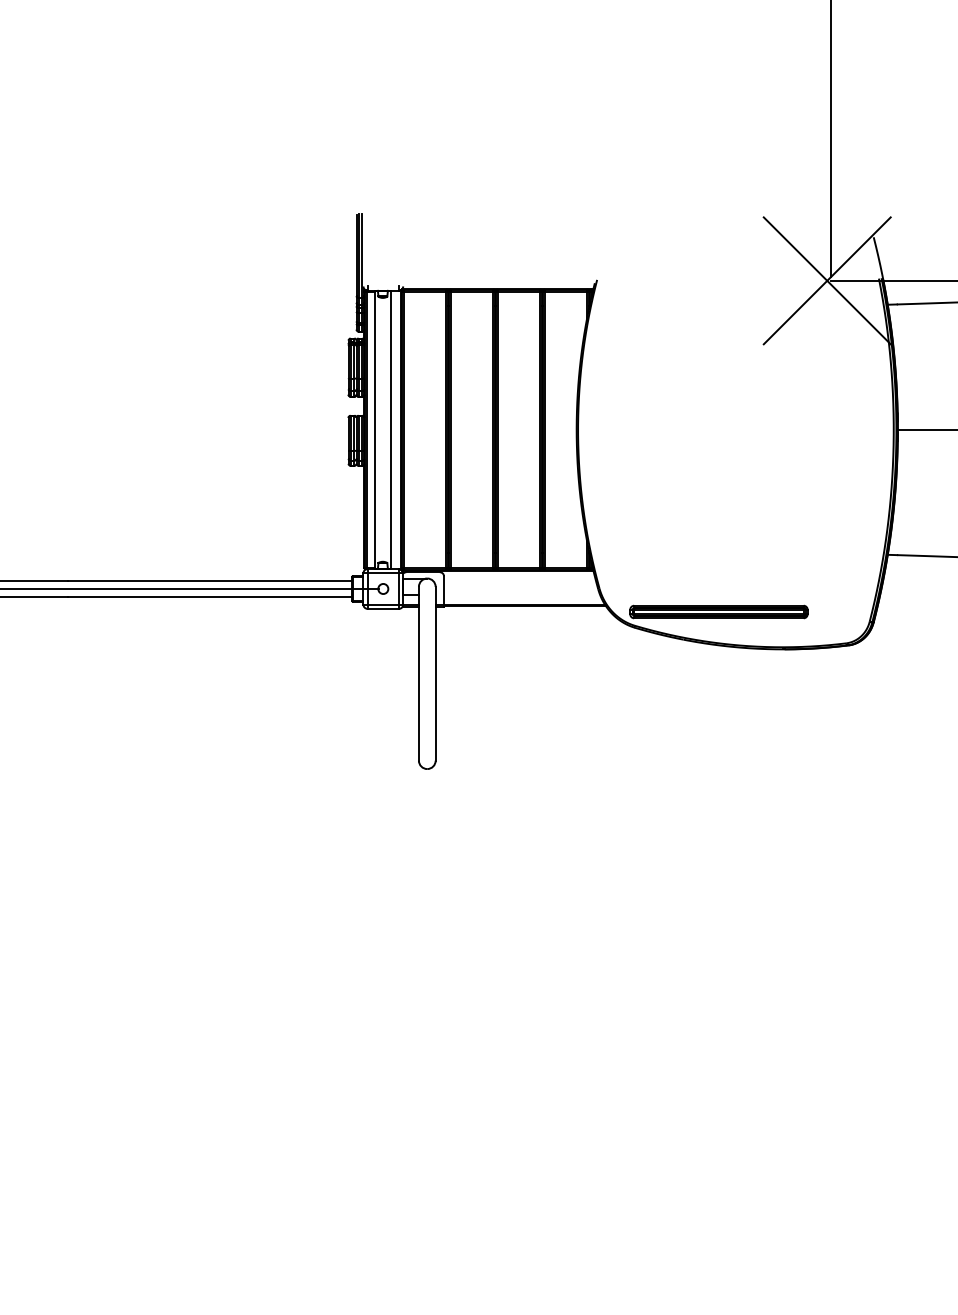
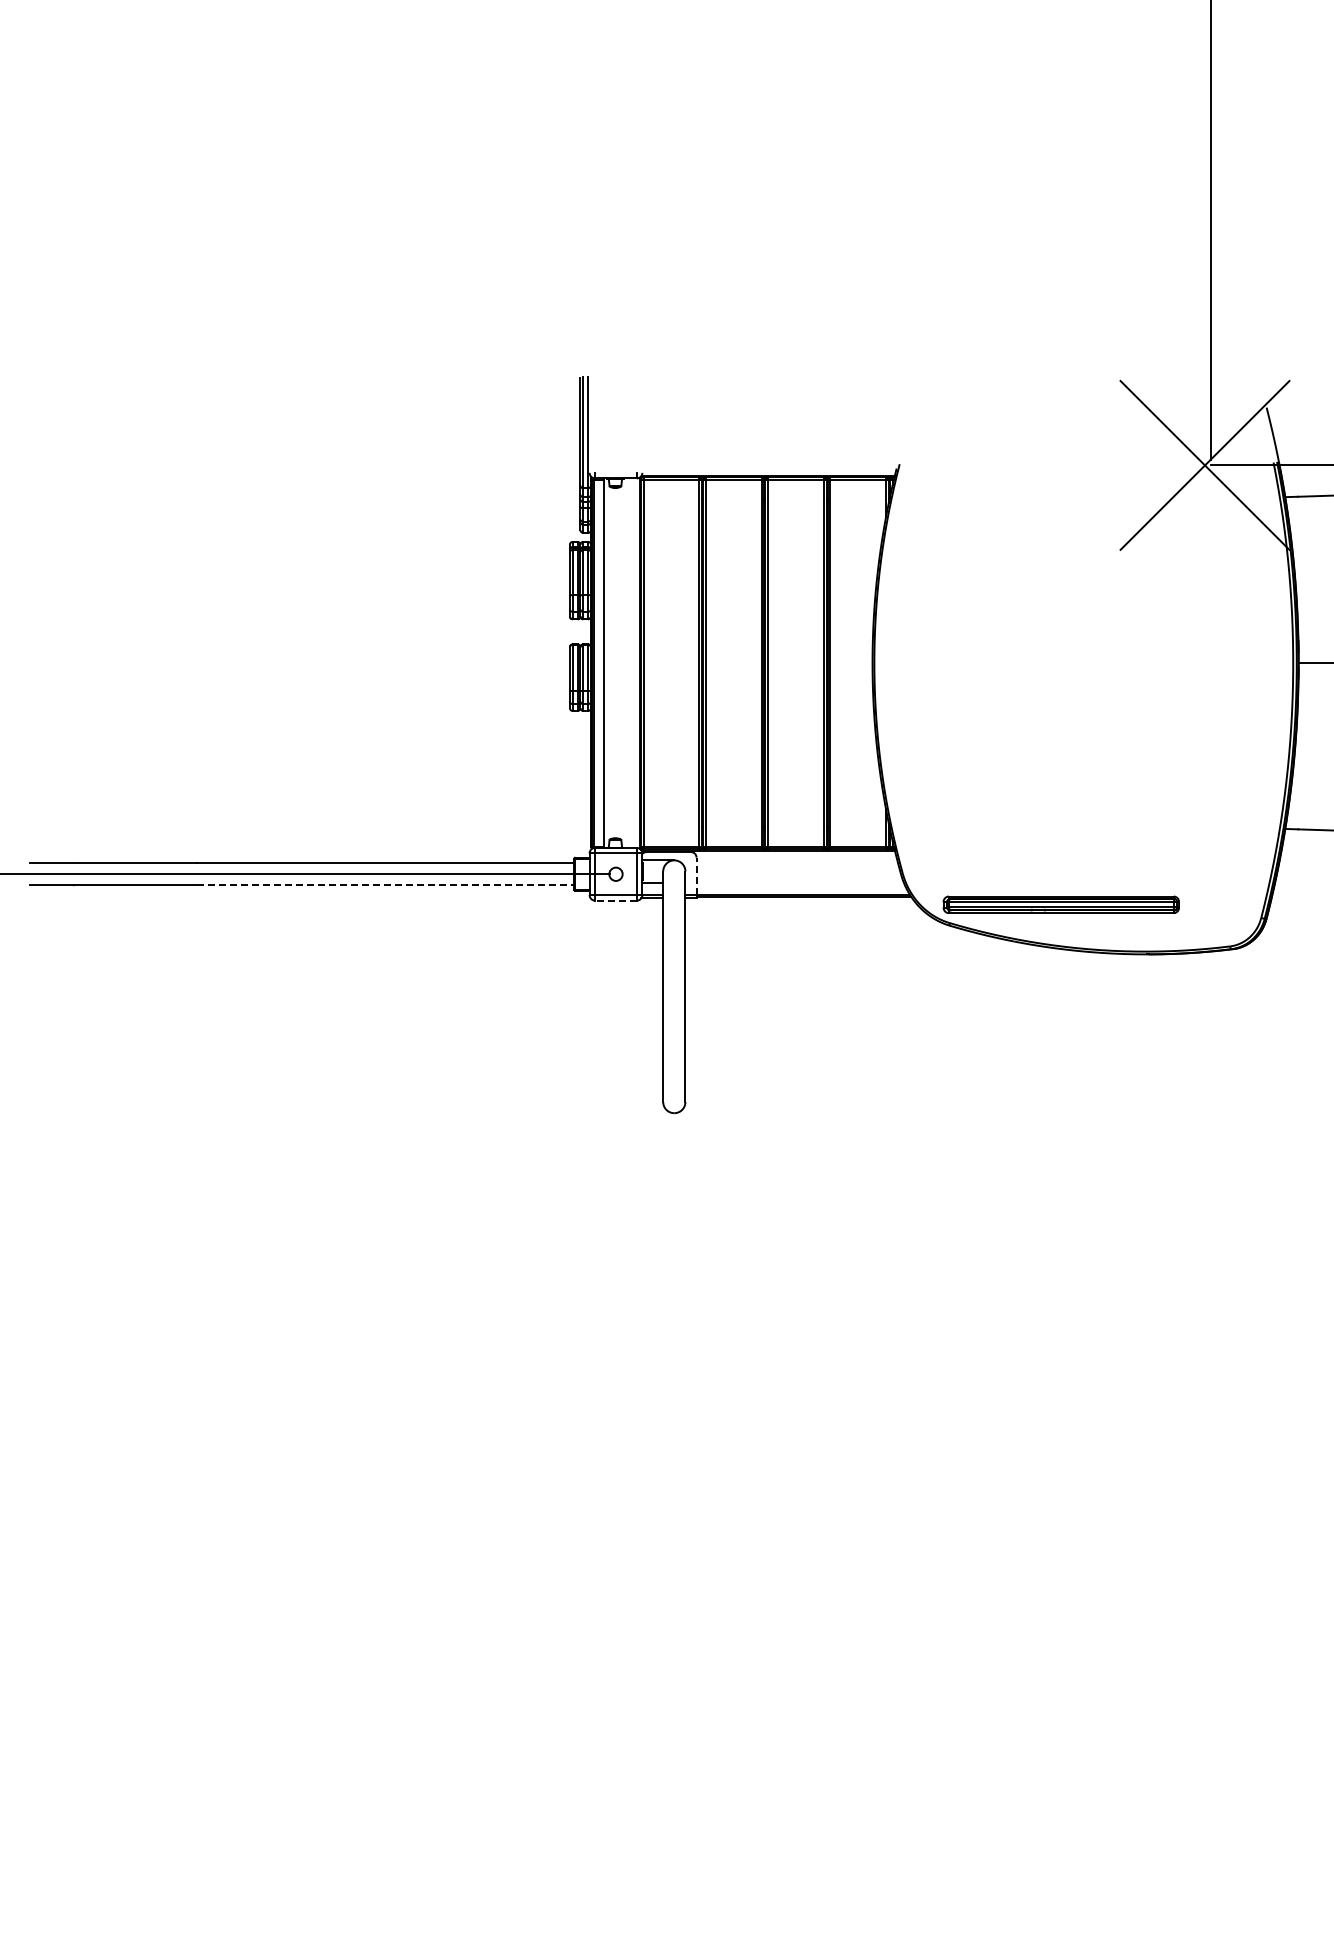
line: (391, 429) -> (626, 662), removed
line: (444, 590) -> (696, 876), solid -> dashed
line: (209, 597) -> (385, 885), solid -> dashed
line: (382, 608) -> (615, 900), solid -> dashed

